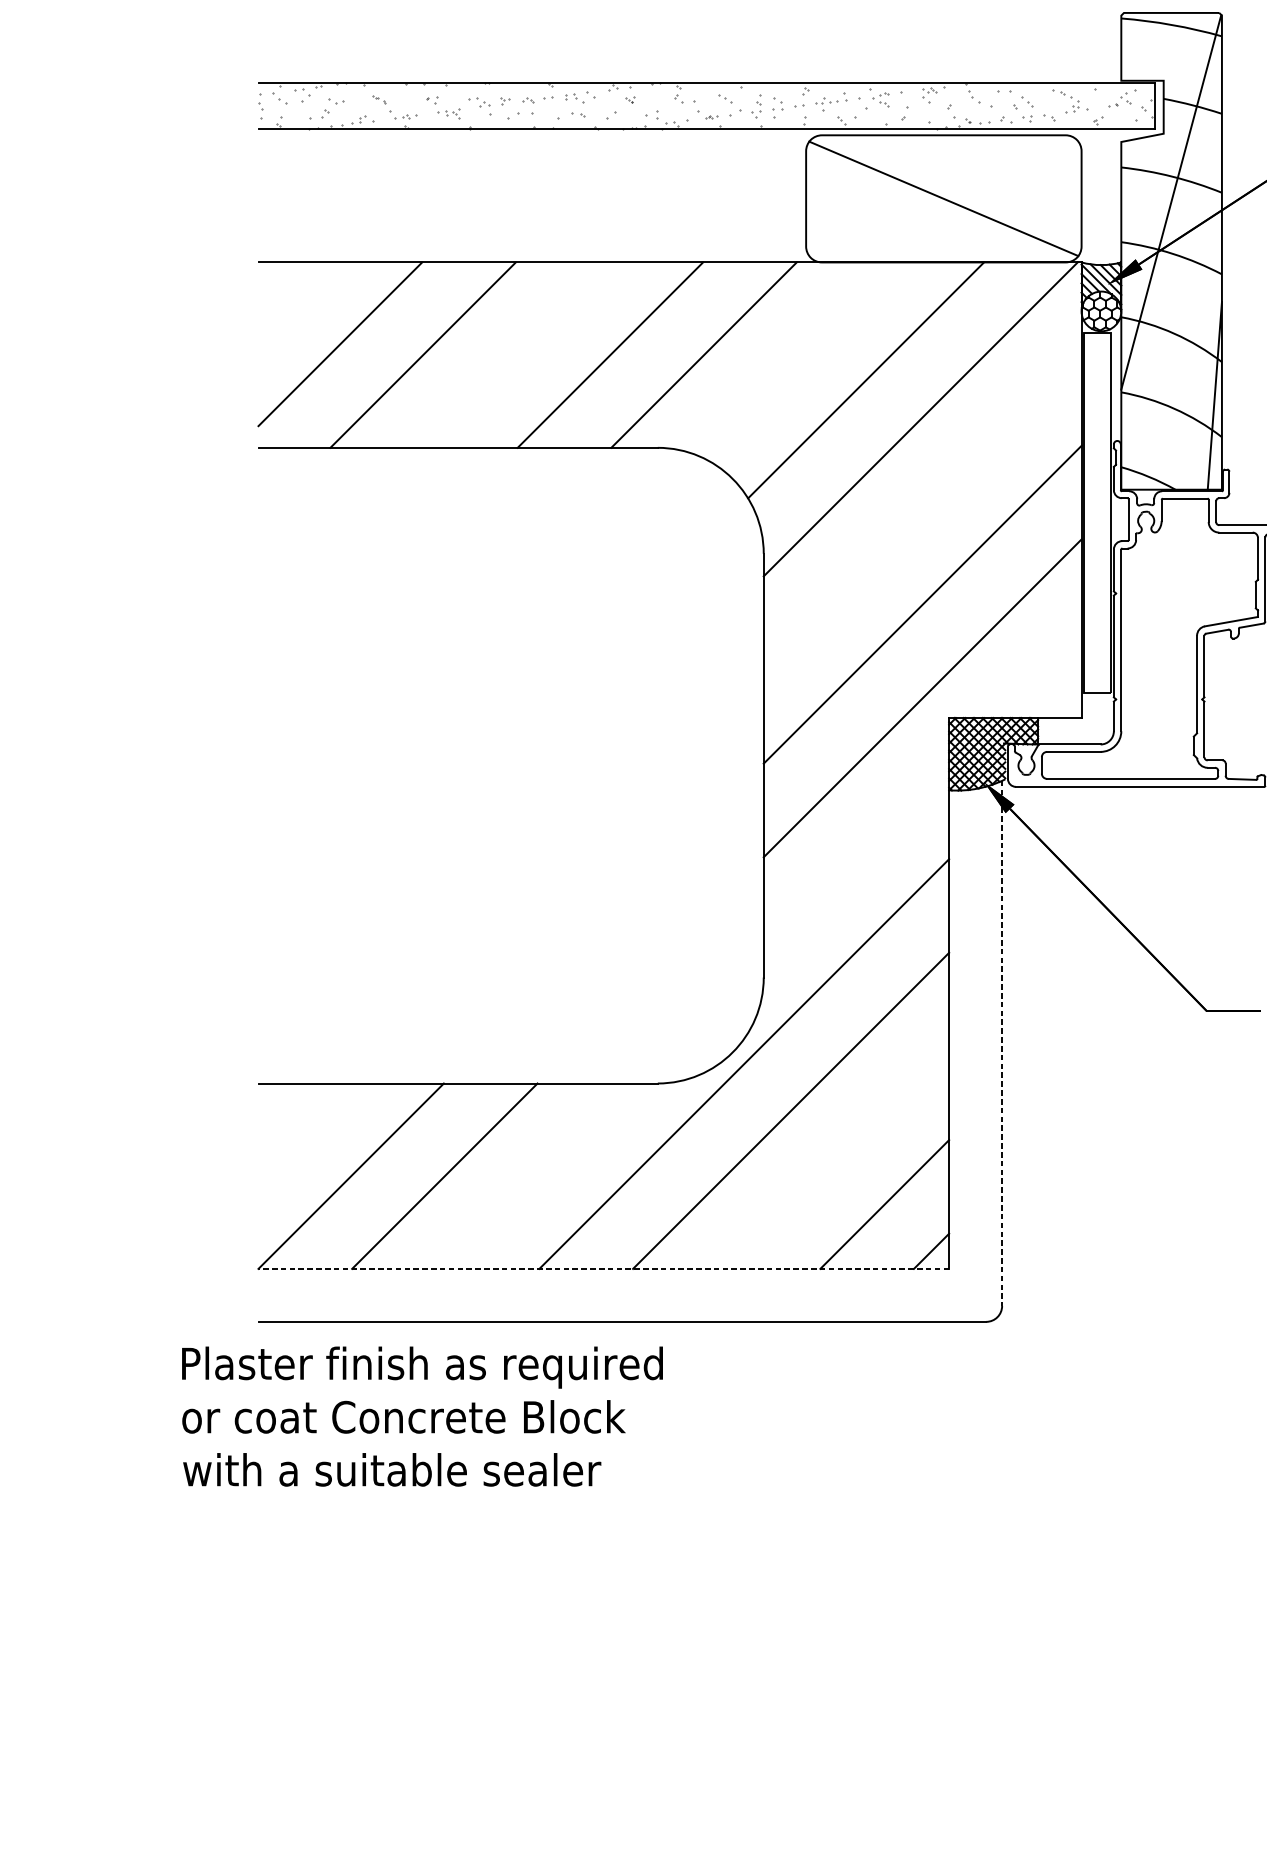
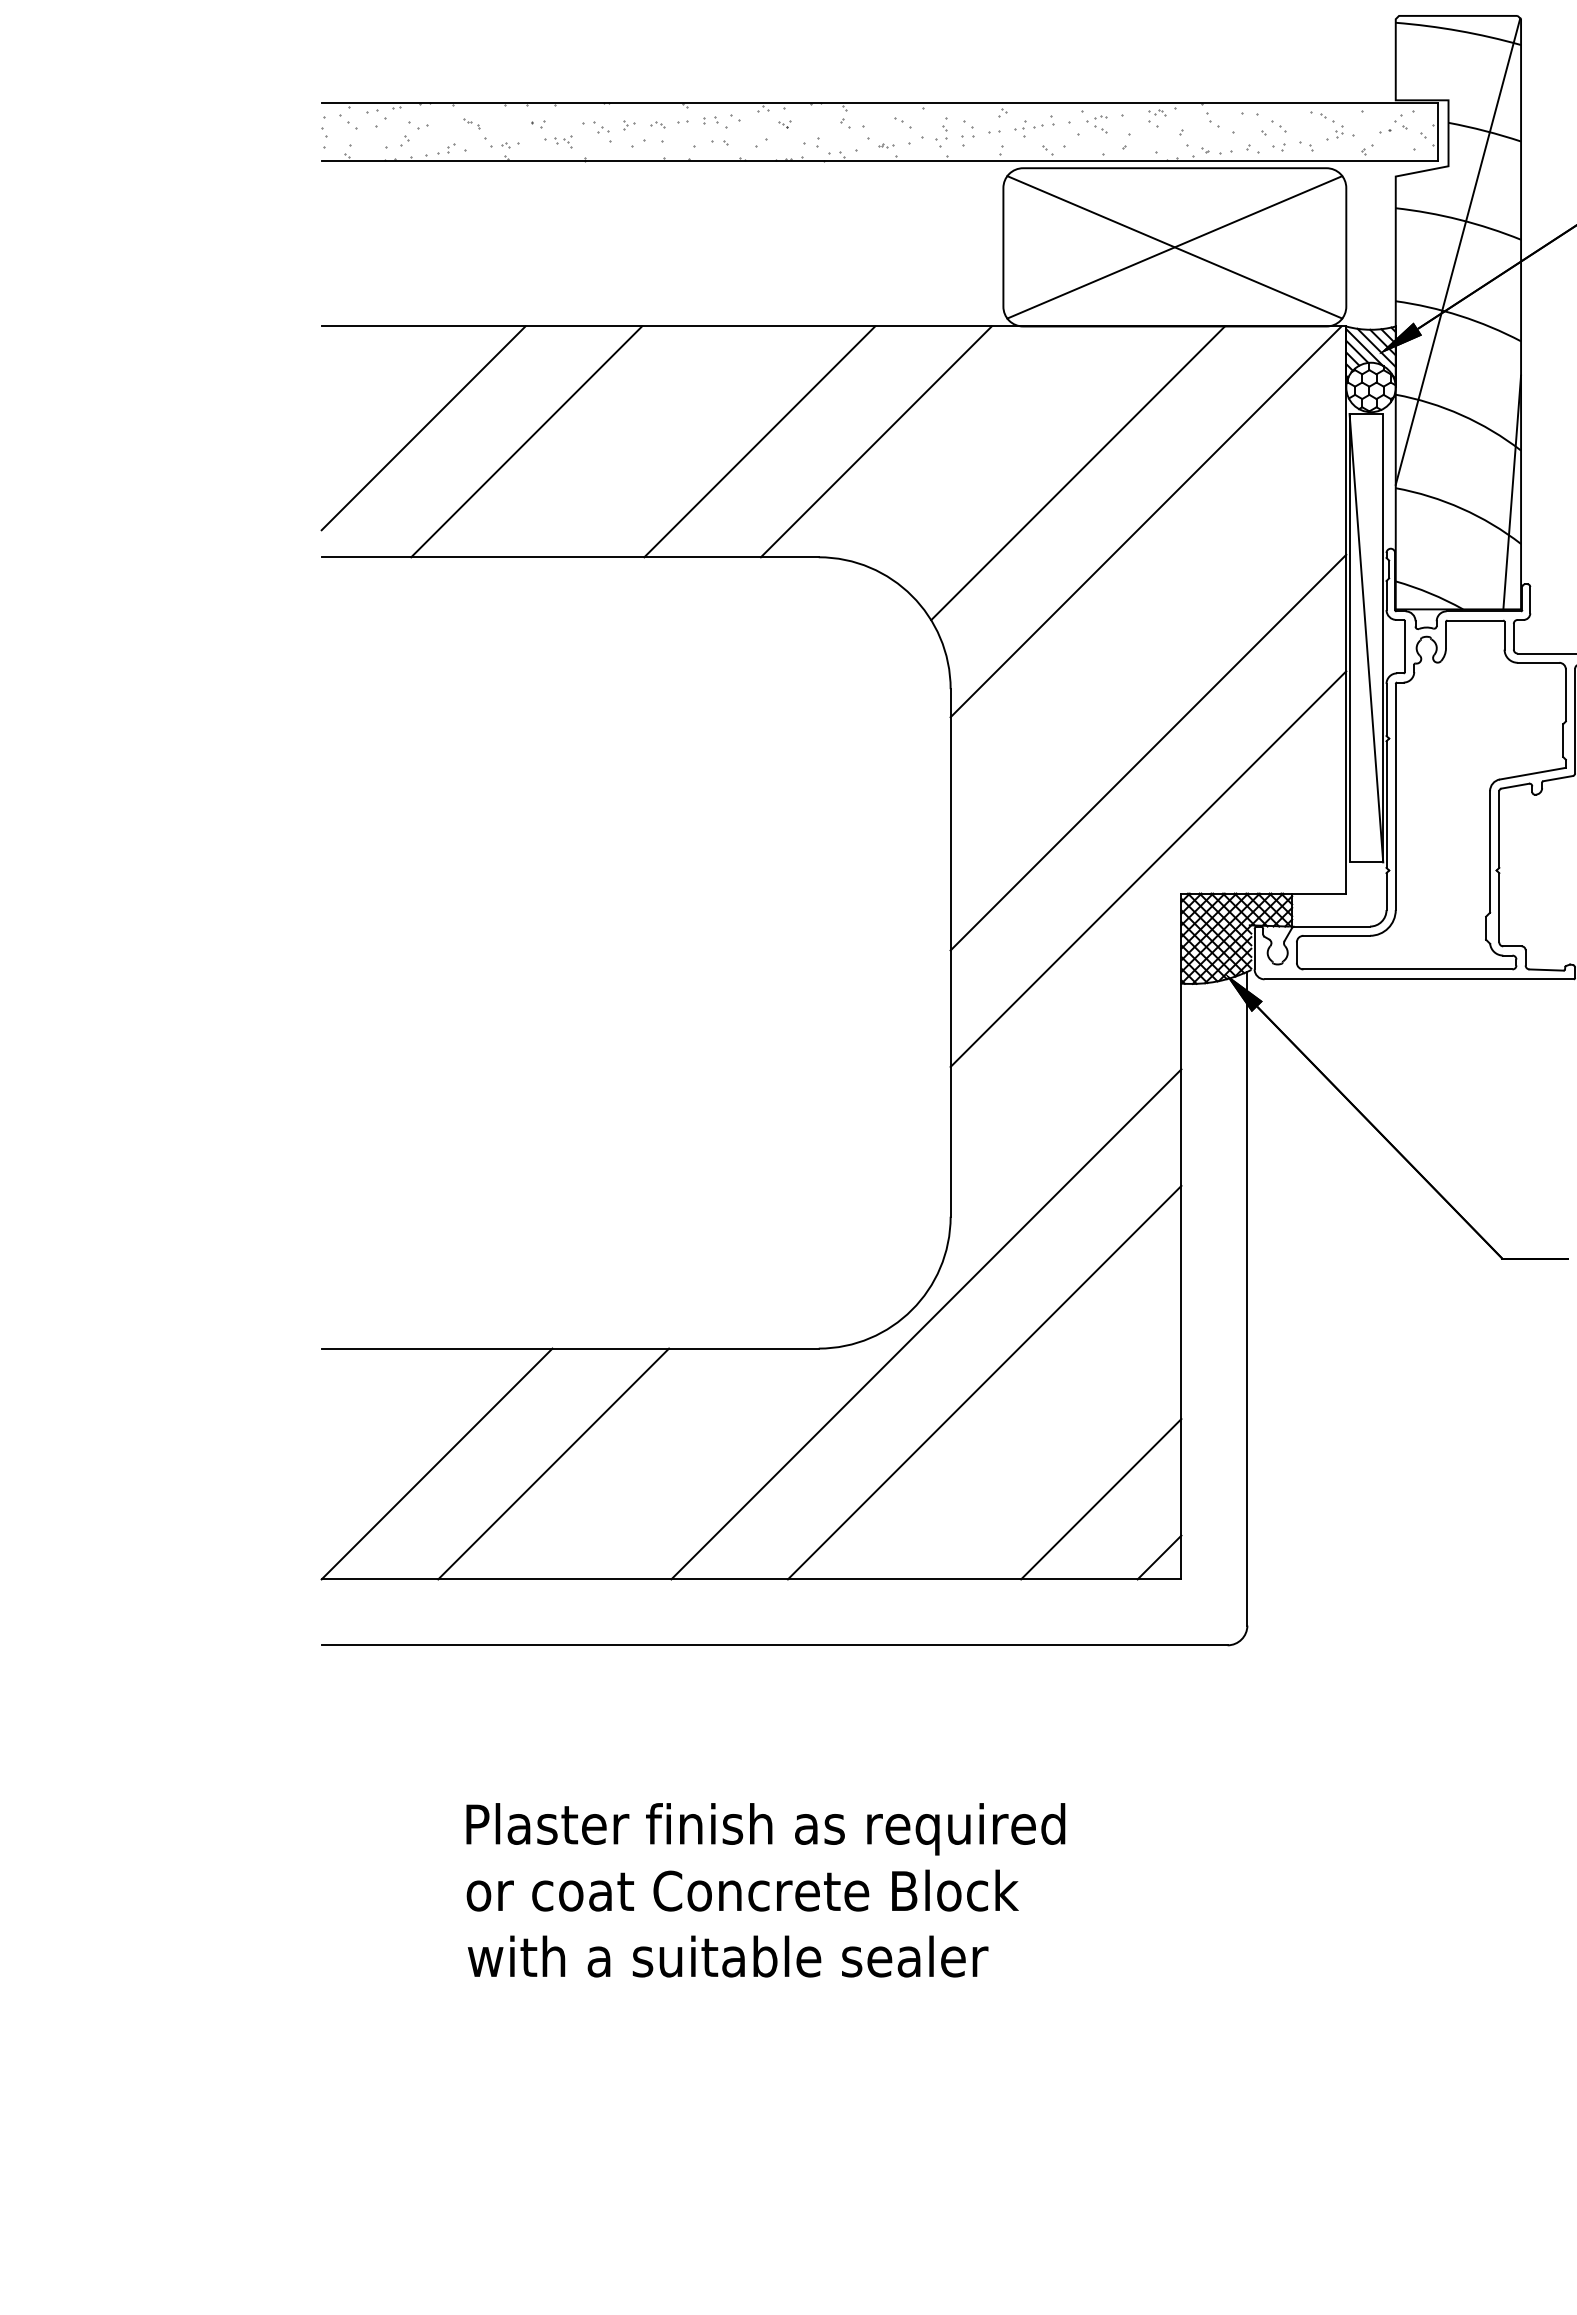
line: (943, 198) -> (1174, 247), added
line: (1097, 512) -> (1366, 637), added
line: (1002, 1043) -> (1247, 1298), dashed -> solid
line: (603, 1268) -> (751, 1579), dashed -> solid
text: (422, 1416) -> (765, 1890), moved

